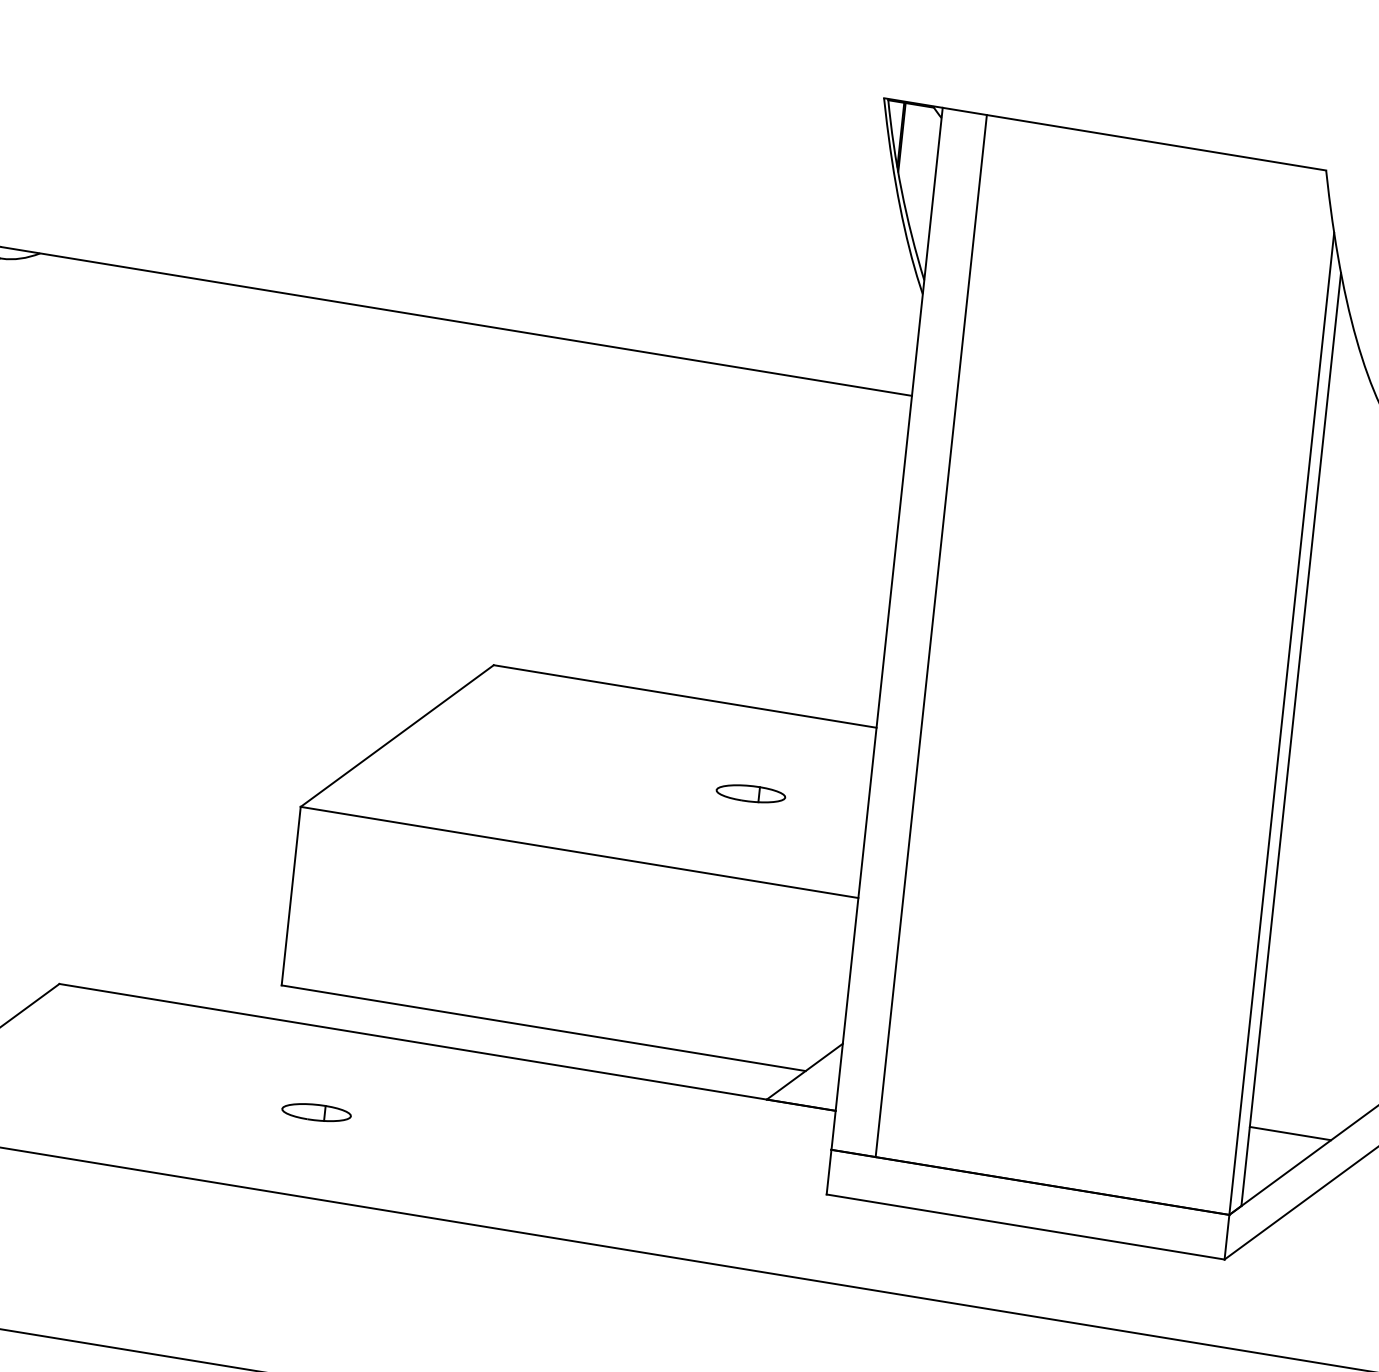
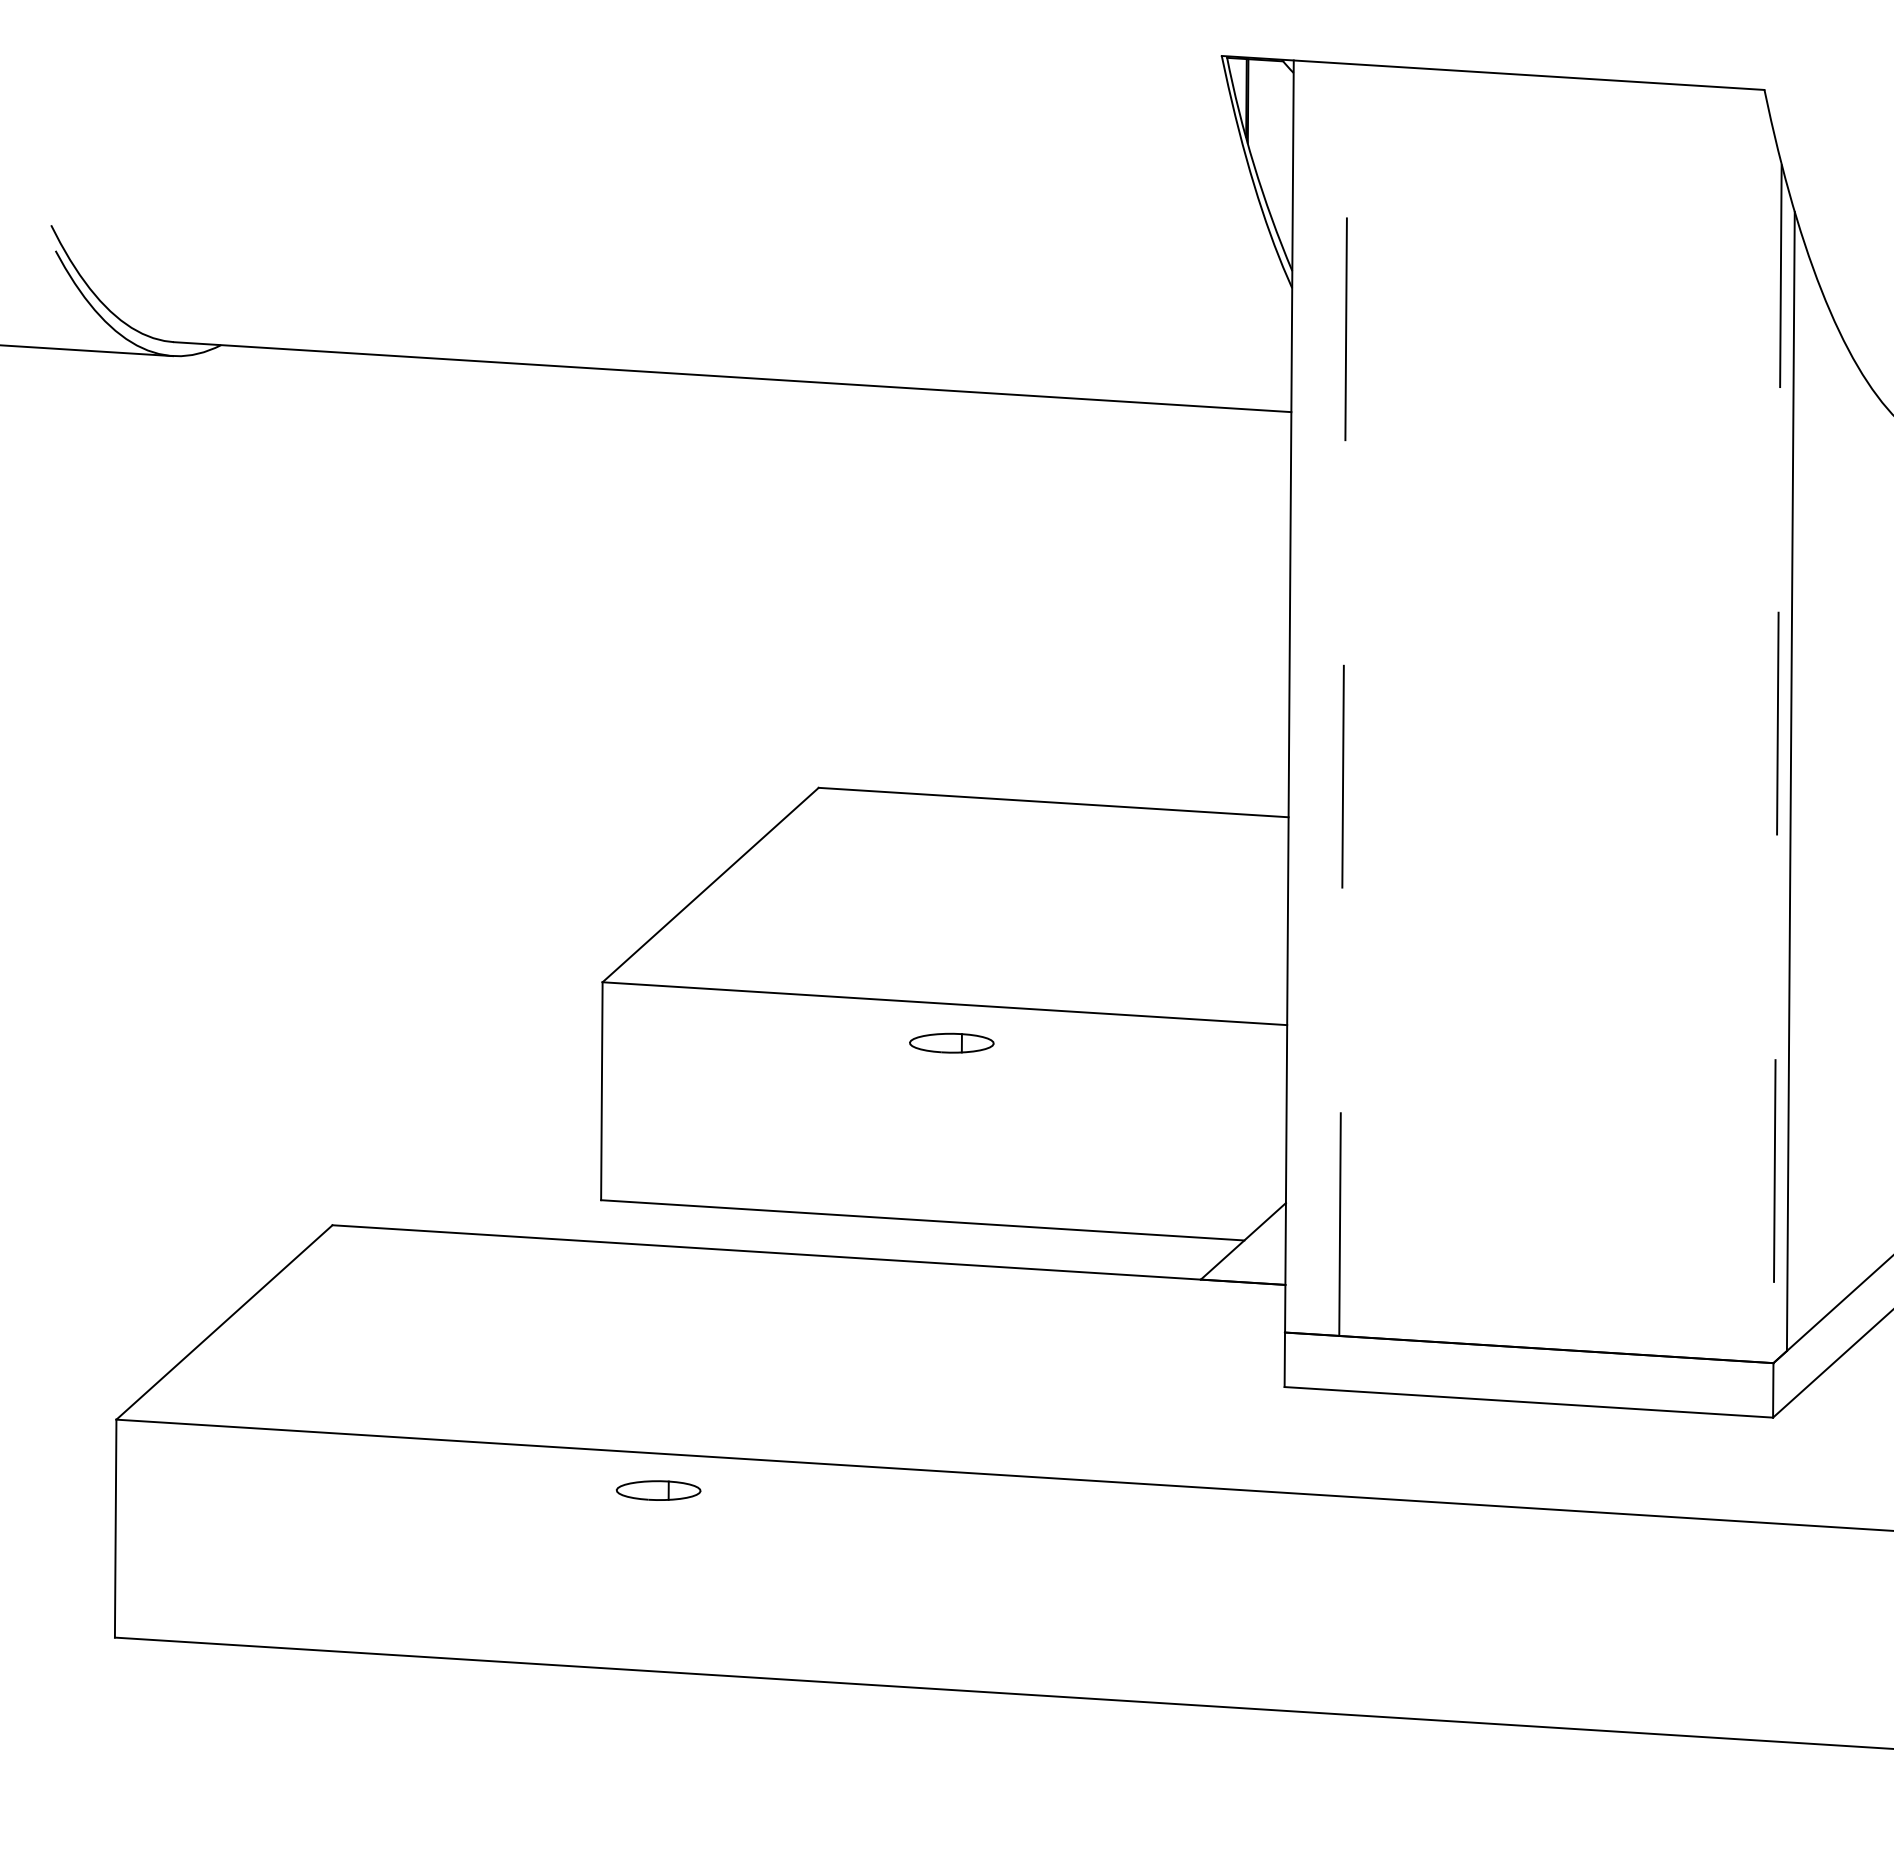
line: (931, 635) -> (1343, 699), solid -> dashed
line: (1281, 724) -> (1777, 764), solid -> dashed
part: (750, 793) -> (951, 1042), moved
part: (316, 1112) -> (658, 1490), moved
line: (1290, 1133) -> (1837, 1257), removed

